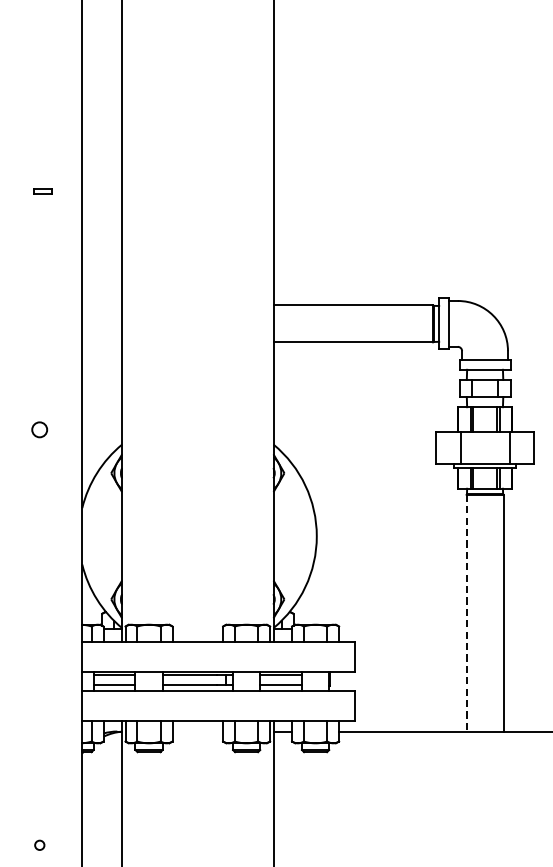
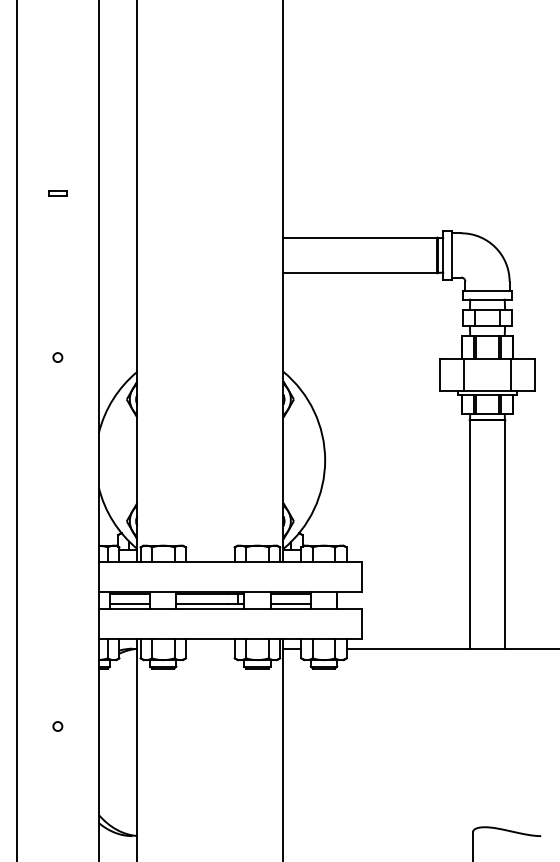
part: (42, 191) -> (57, 193), moved
circle: (39, 429) -> (57, 357), size x0.62
line: (466, 613) -> (469, 534), dashed -> solid
circle: (39, 845) -> (57, 726), moved

